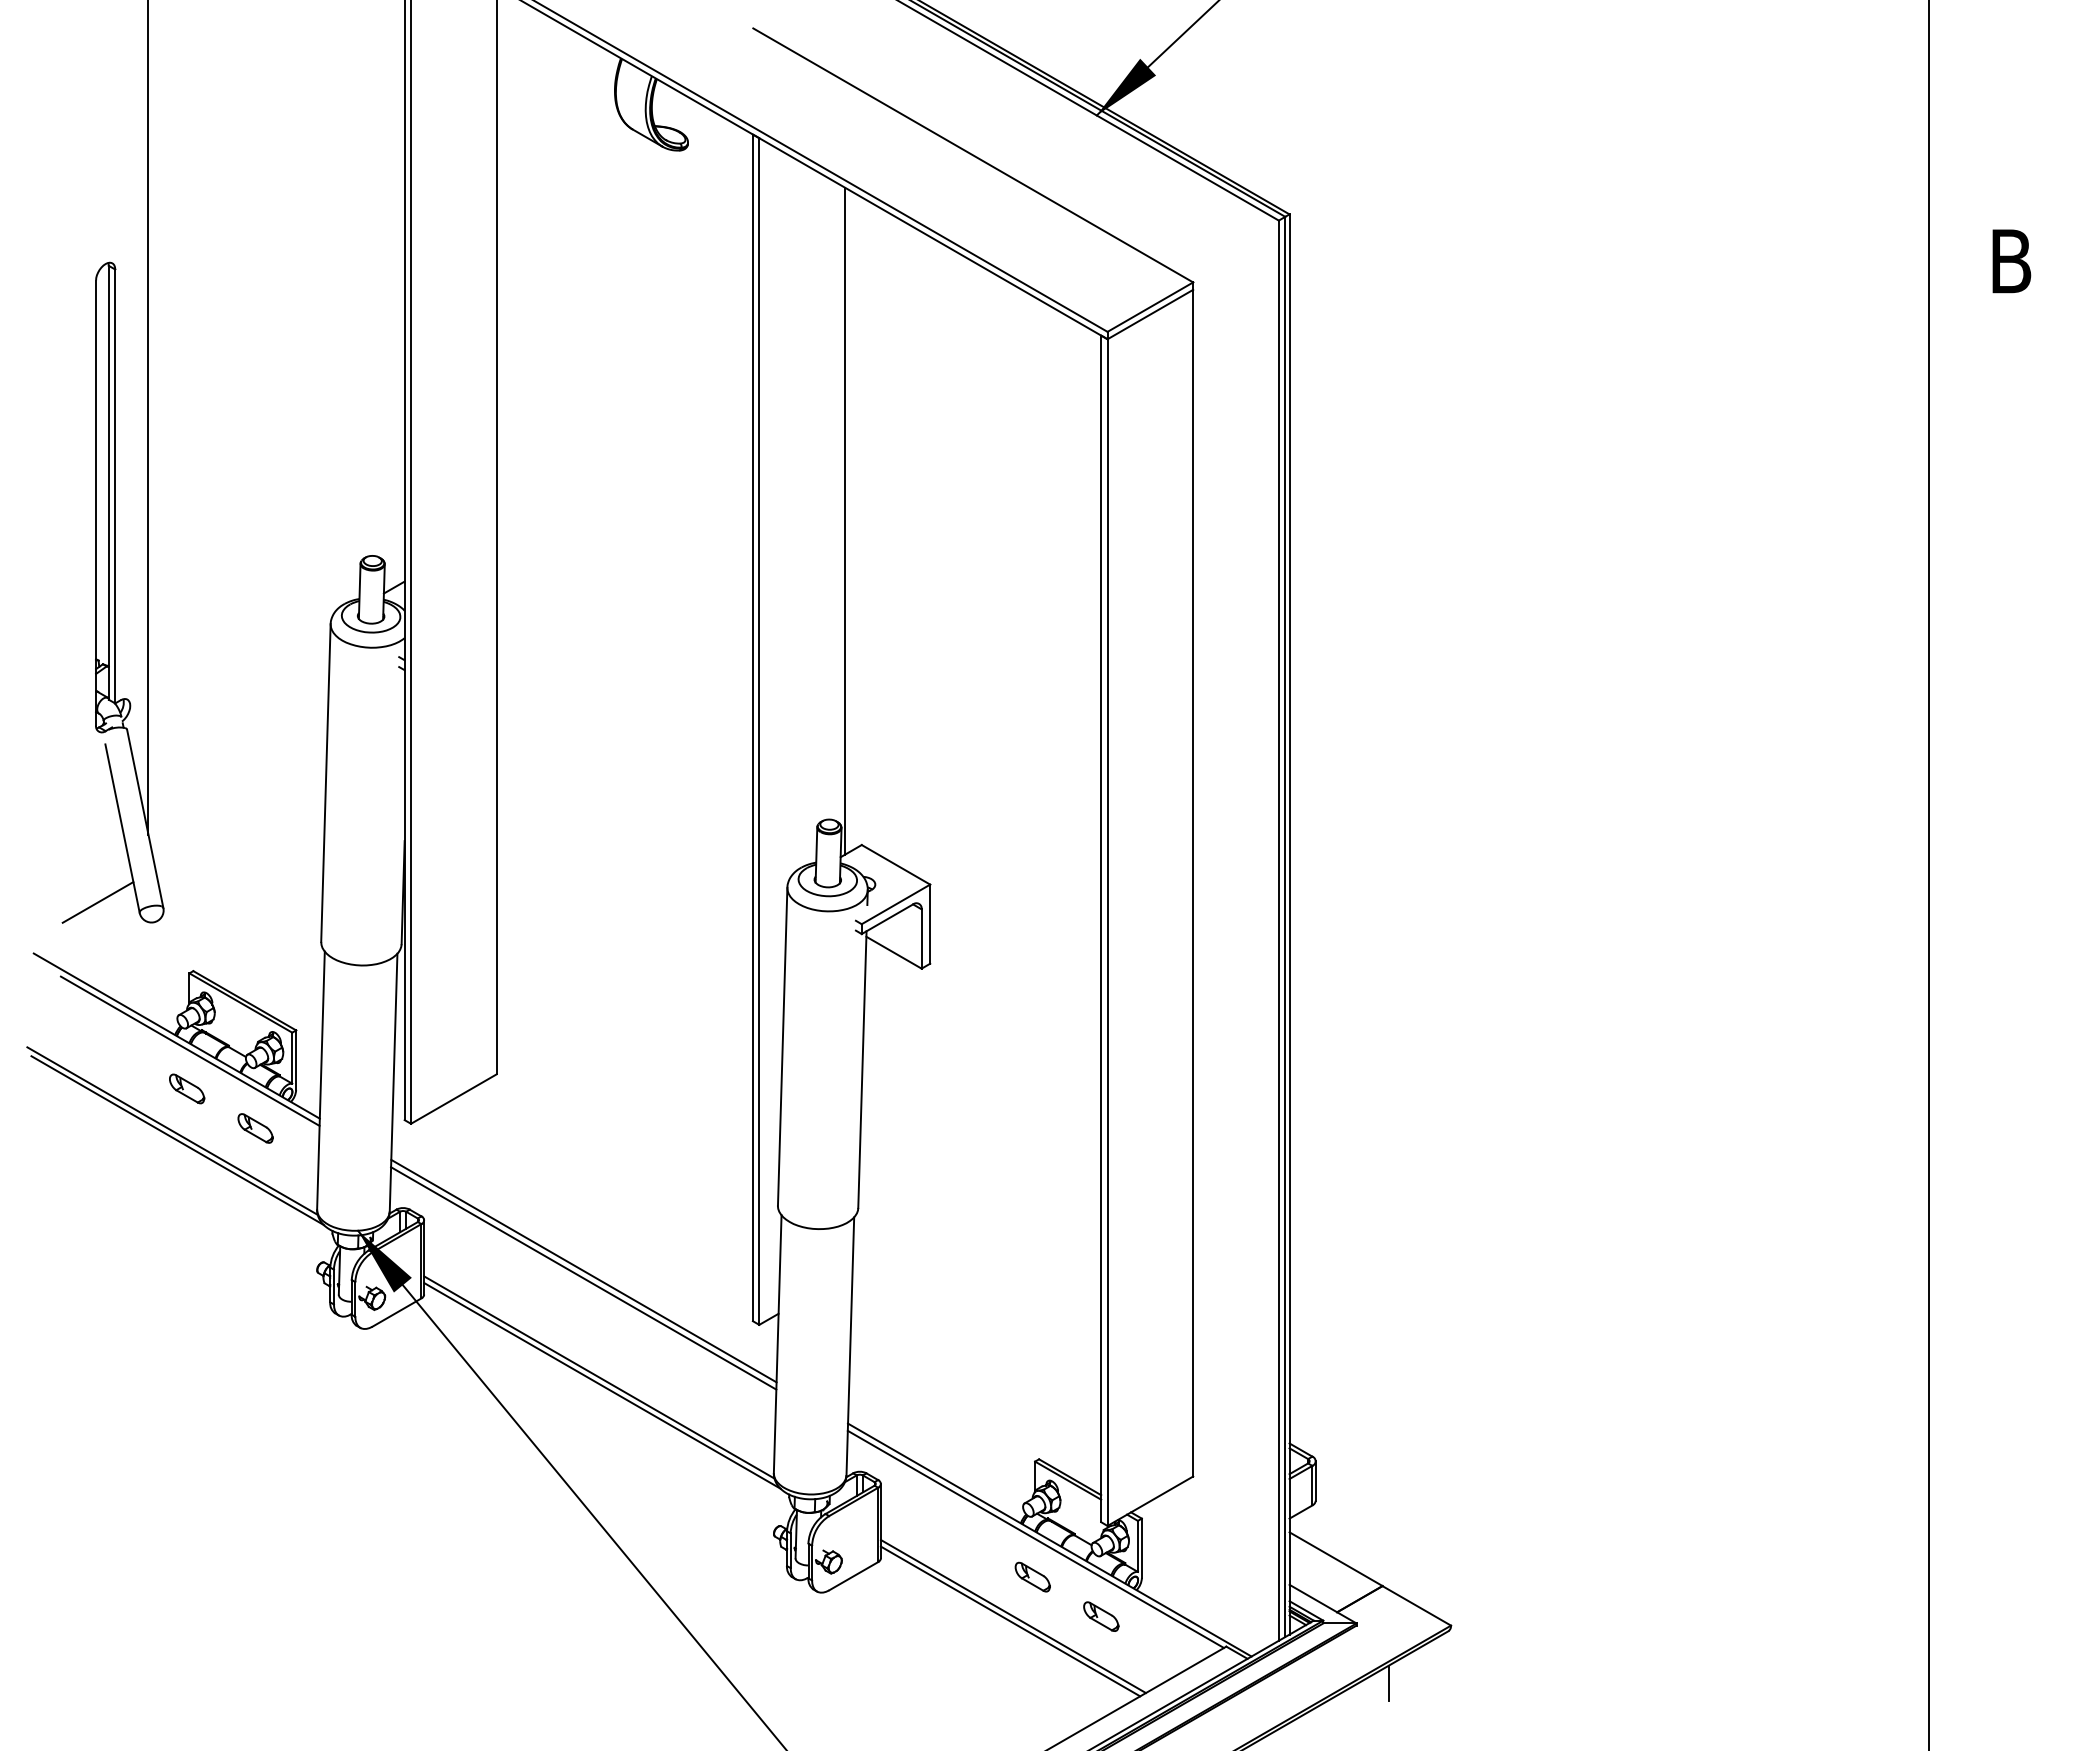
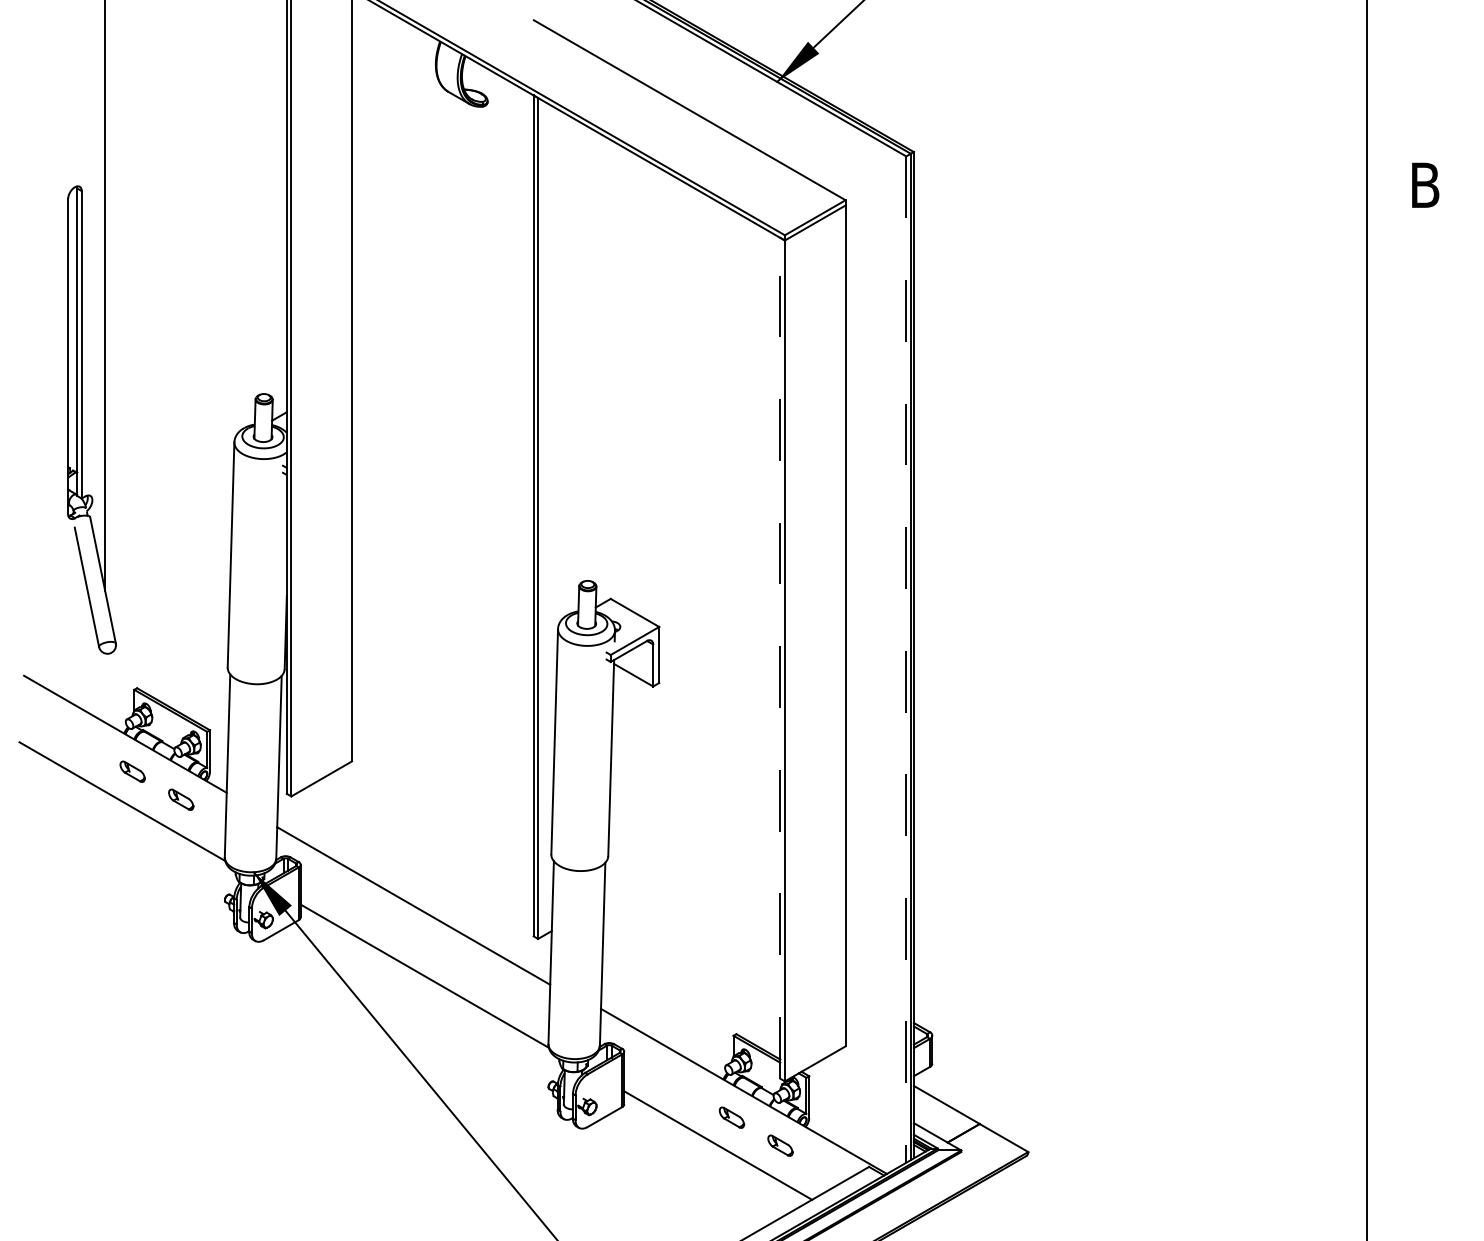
line: (844, 520) -> (598, 368), removed
line: (97, 902) -> (69, 639), removed
line: (1101, 928) -> (780, 658), solid -> dashed
line: (1278, 931) -> (906, 660), solid -> dashed
line: (189, 1050) -> (134, 744), removed
line: (177, 1140) -> (125, 808), removed
line: (583, 1270) -> (413, 900), removed
line: (602, 1385) -> (427, 981), removed
line: (1035, 1538) -> (733, 1090), removed
line: (1010, 1621) -> (716, 1149), removed
line: (1388, 1683) -> (983, 1193), removed

